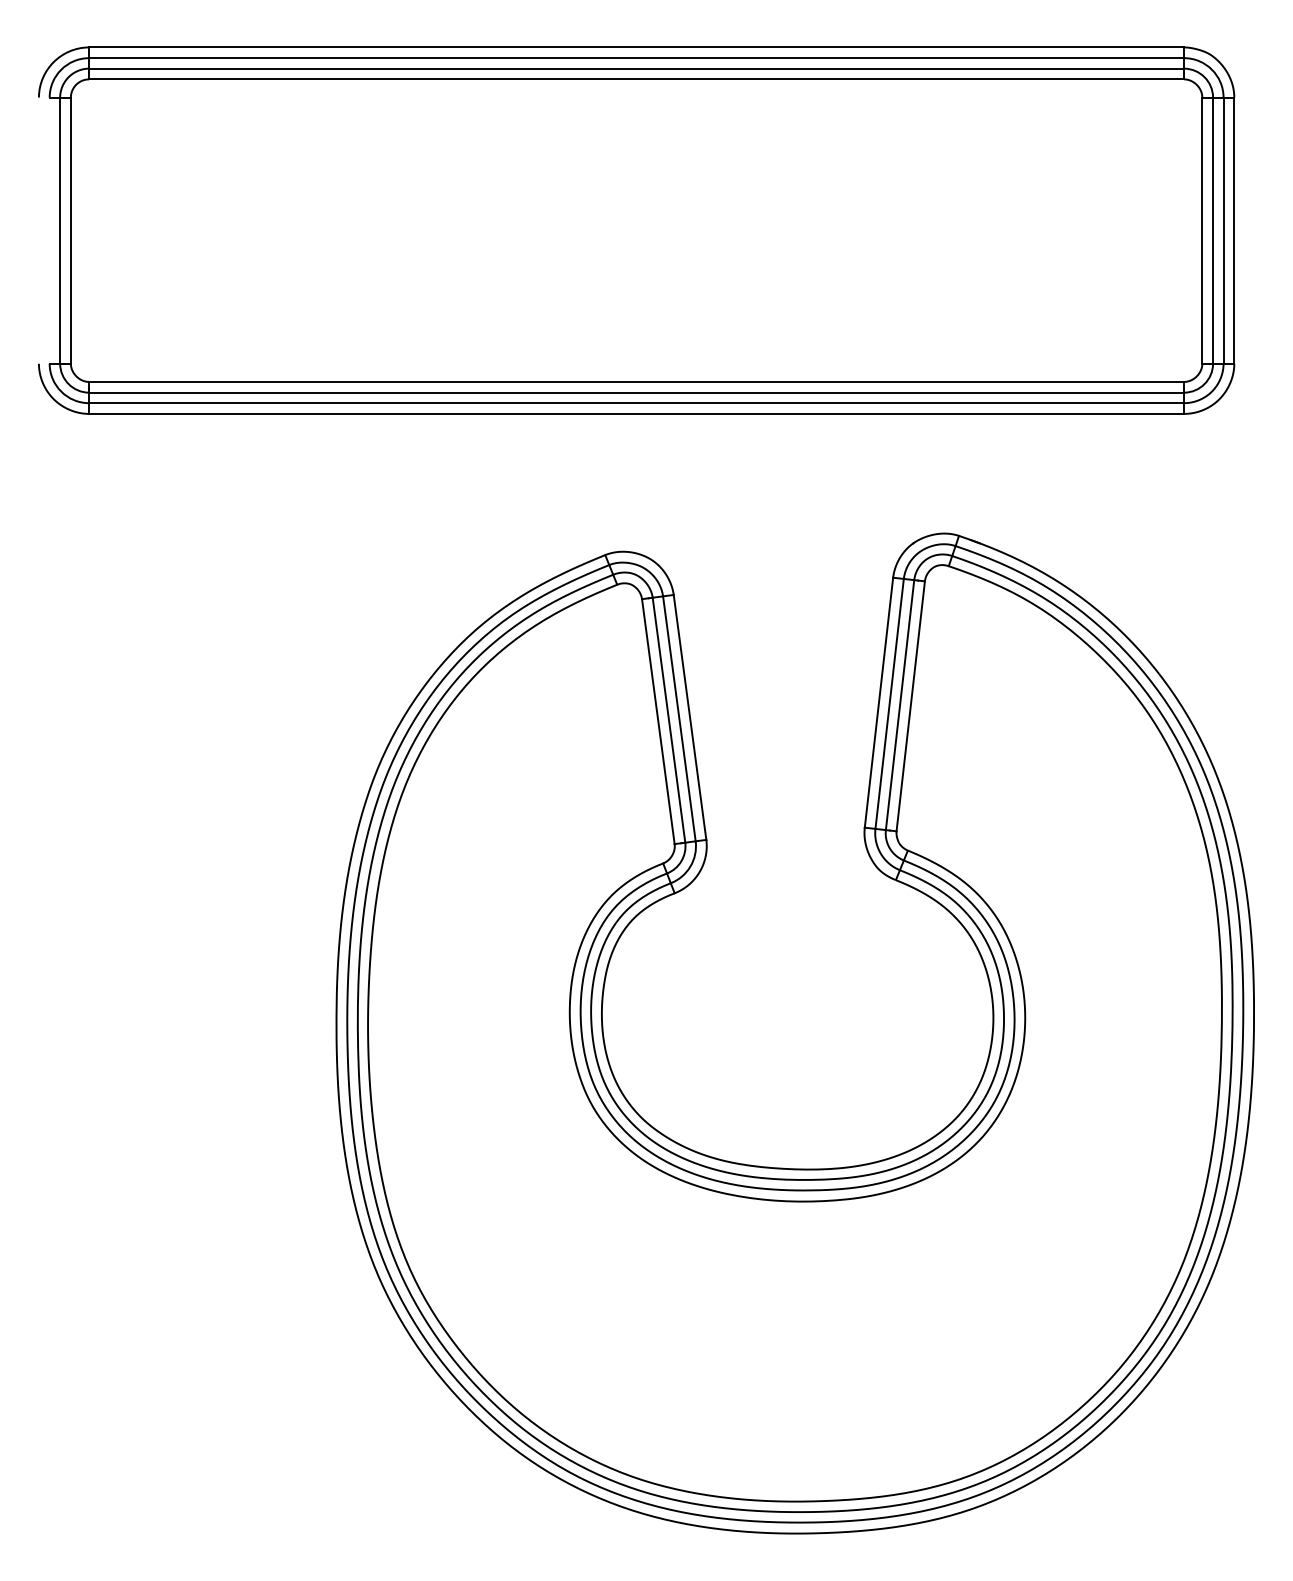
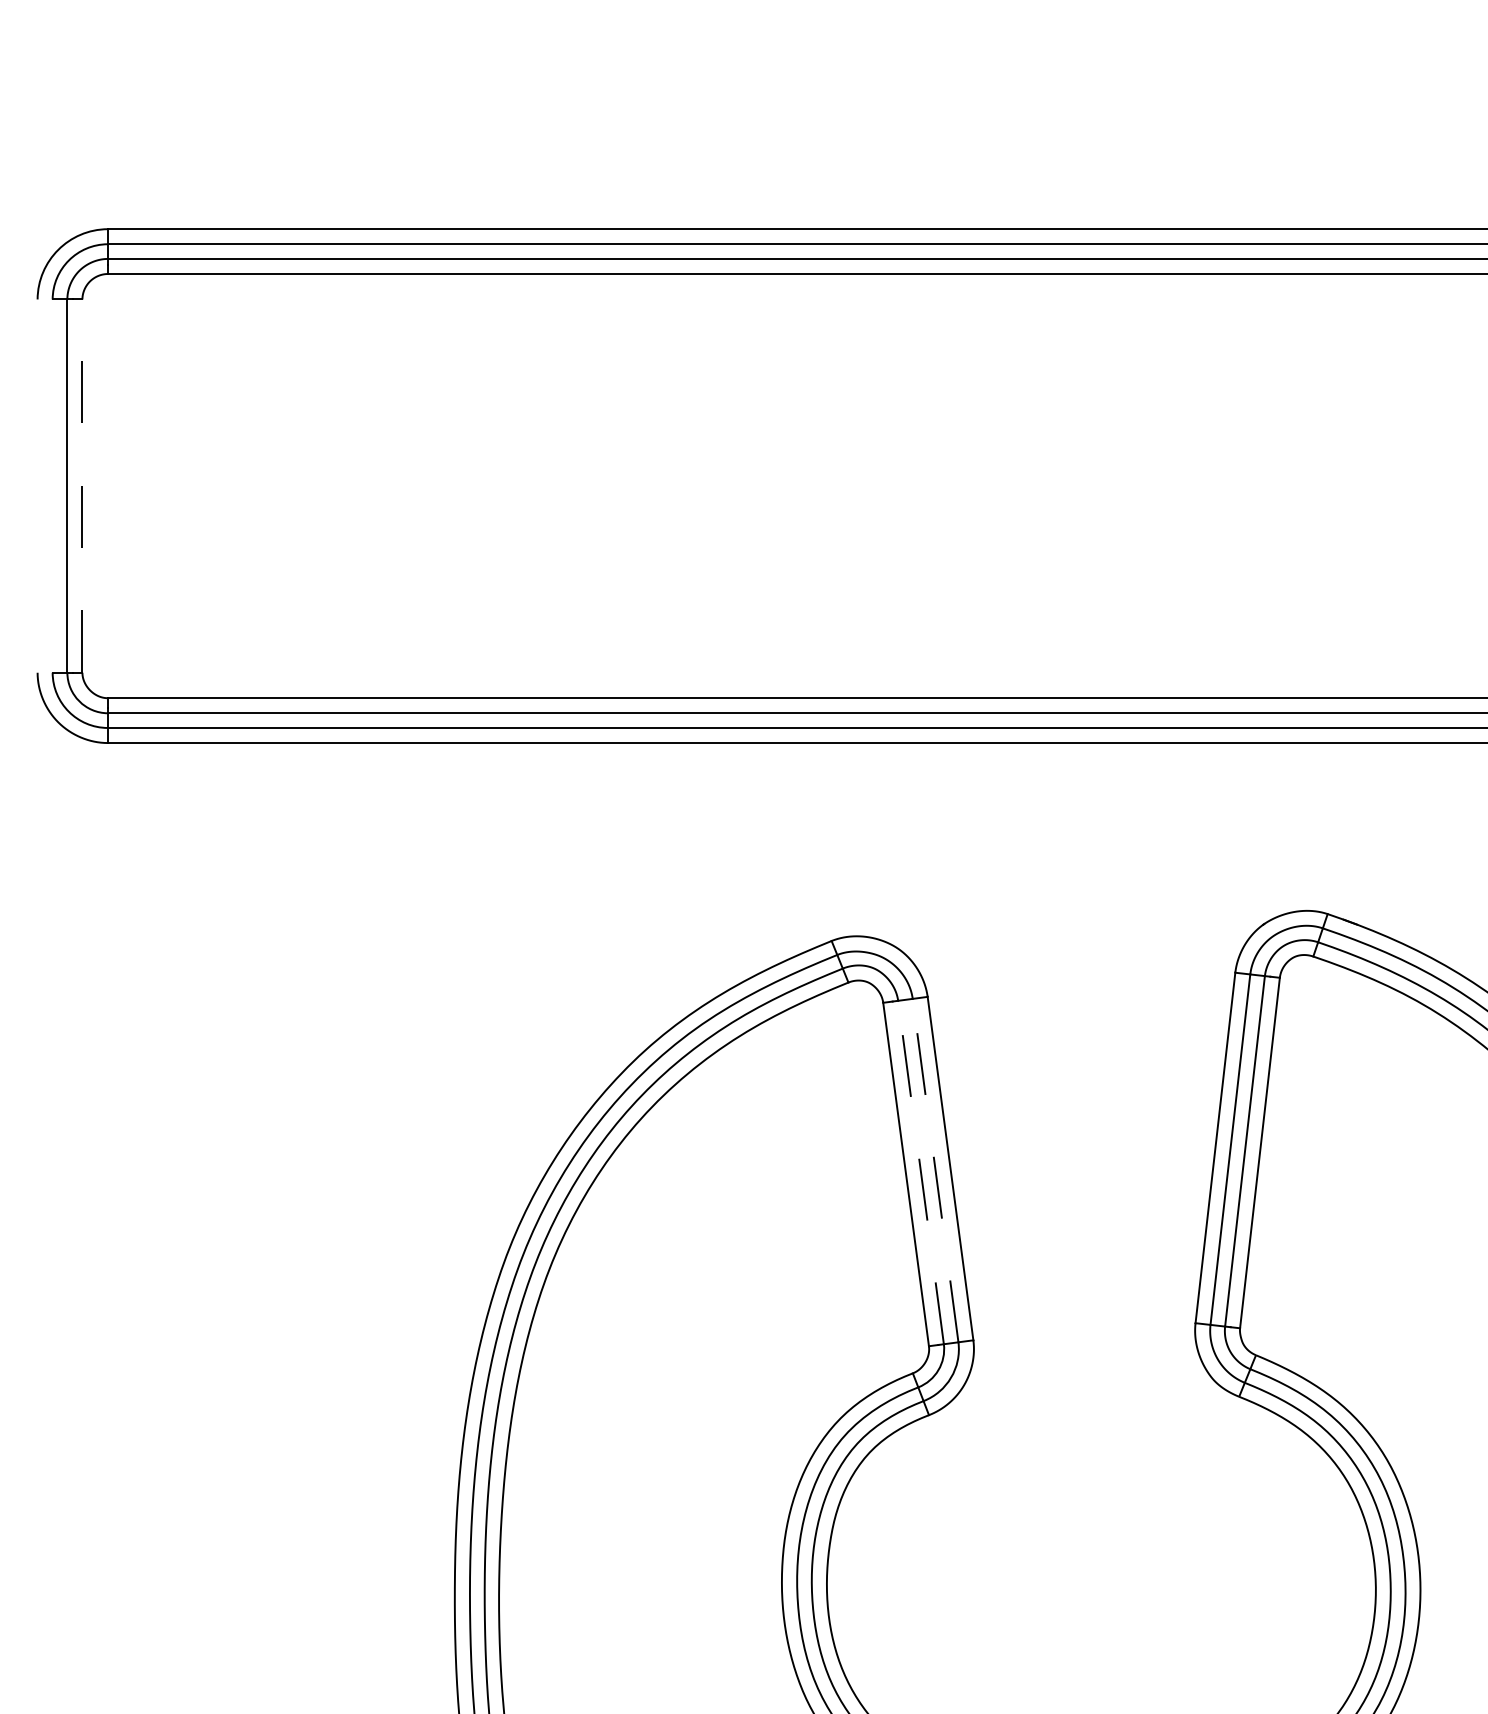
line: (70, 230) -> (81, 485), solid -> dashed
line: (679, 718) -> (935, 1170), solid -> dashed
line: (669, 720) -> (921, 1172), solid -> dashed

